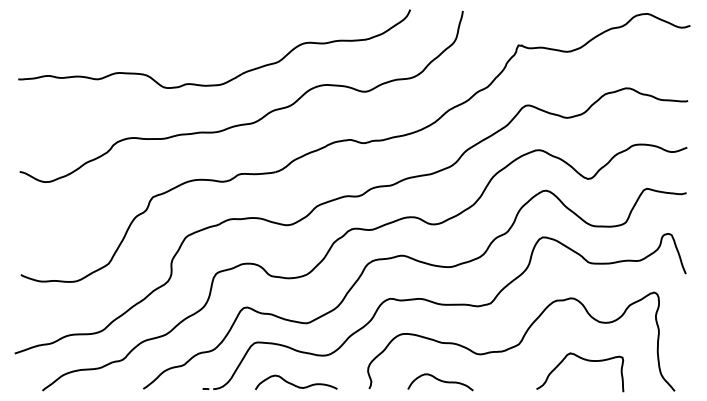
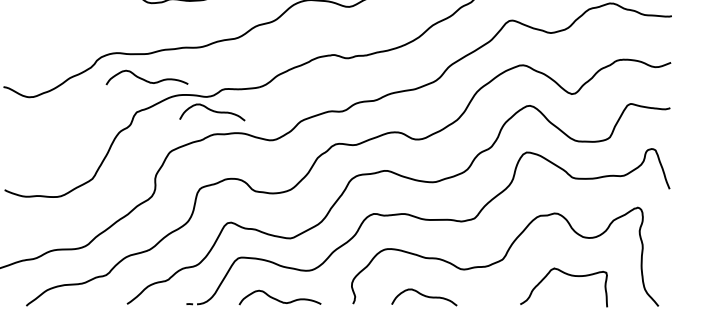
curve: (162, 164) -> (146, 79), added
curve: (228, 196) -> (212, 111), added

